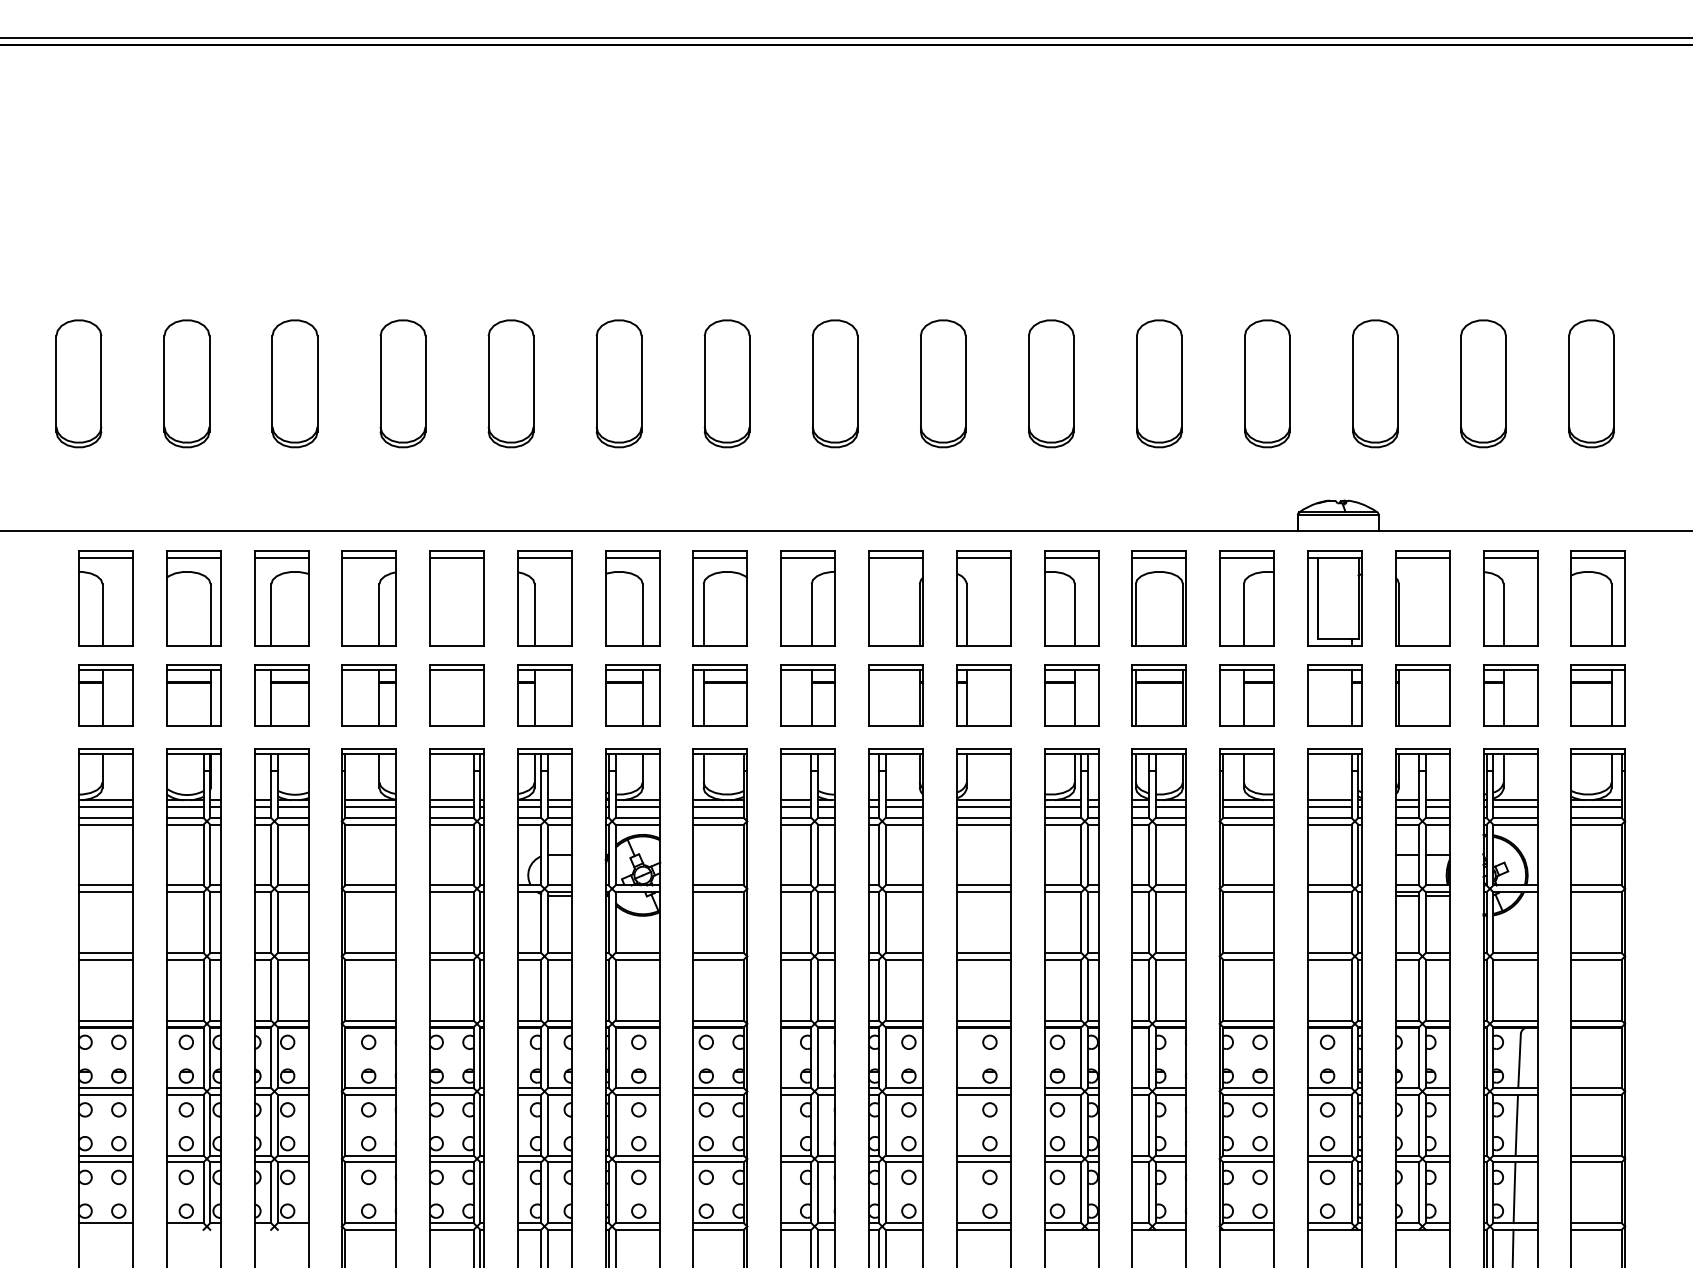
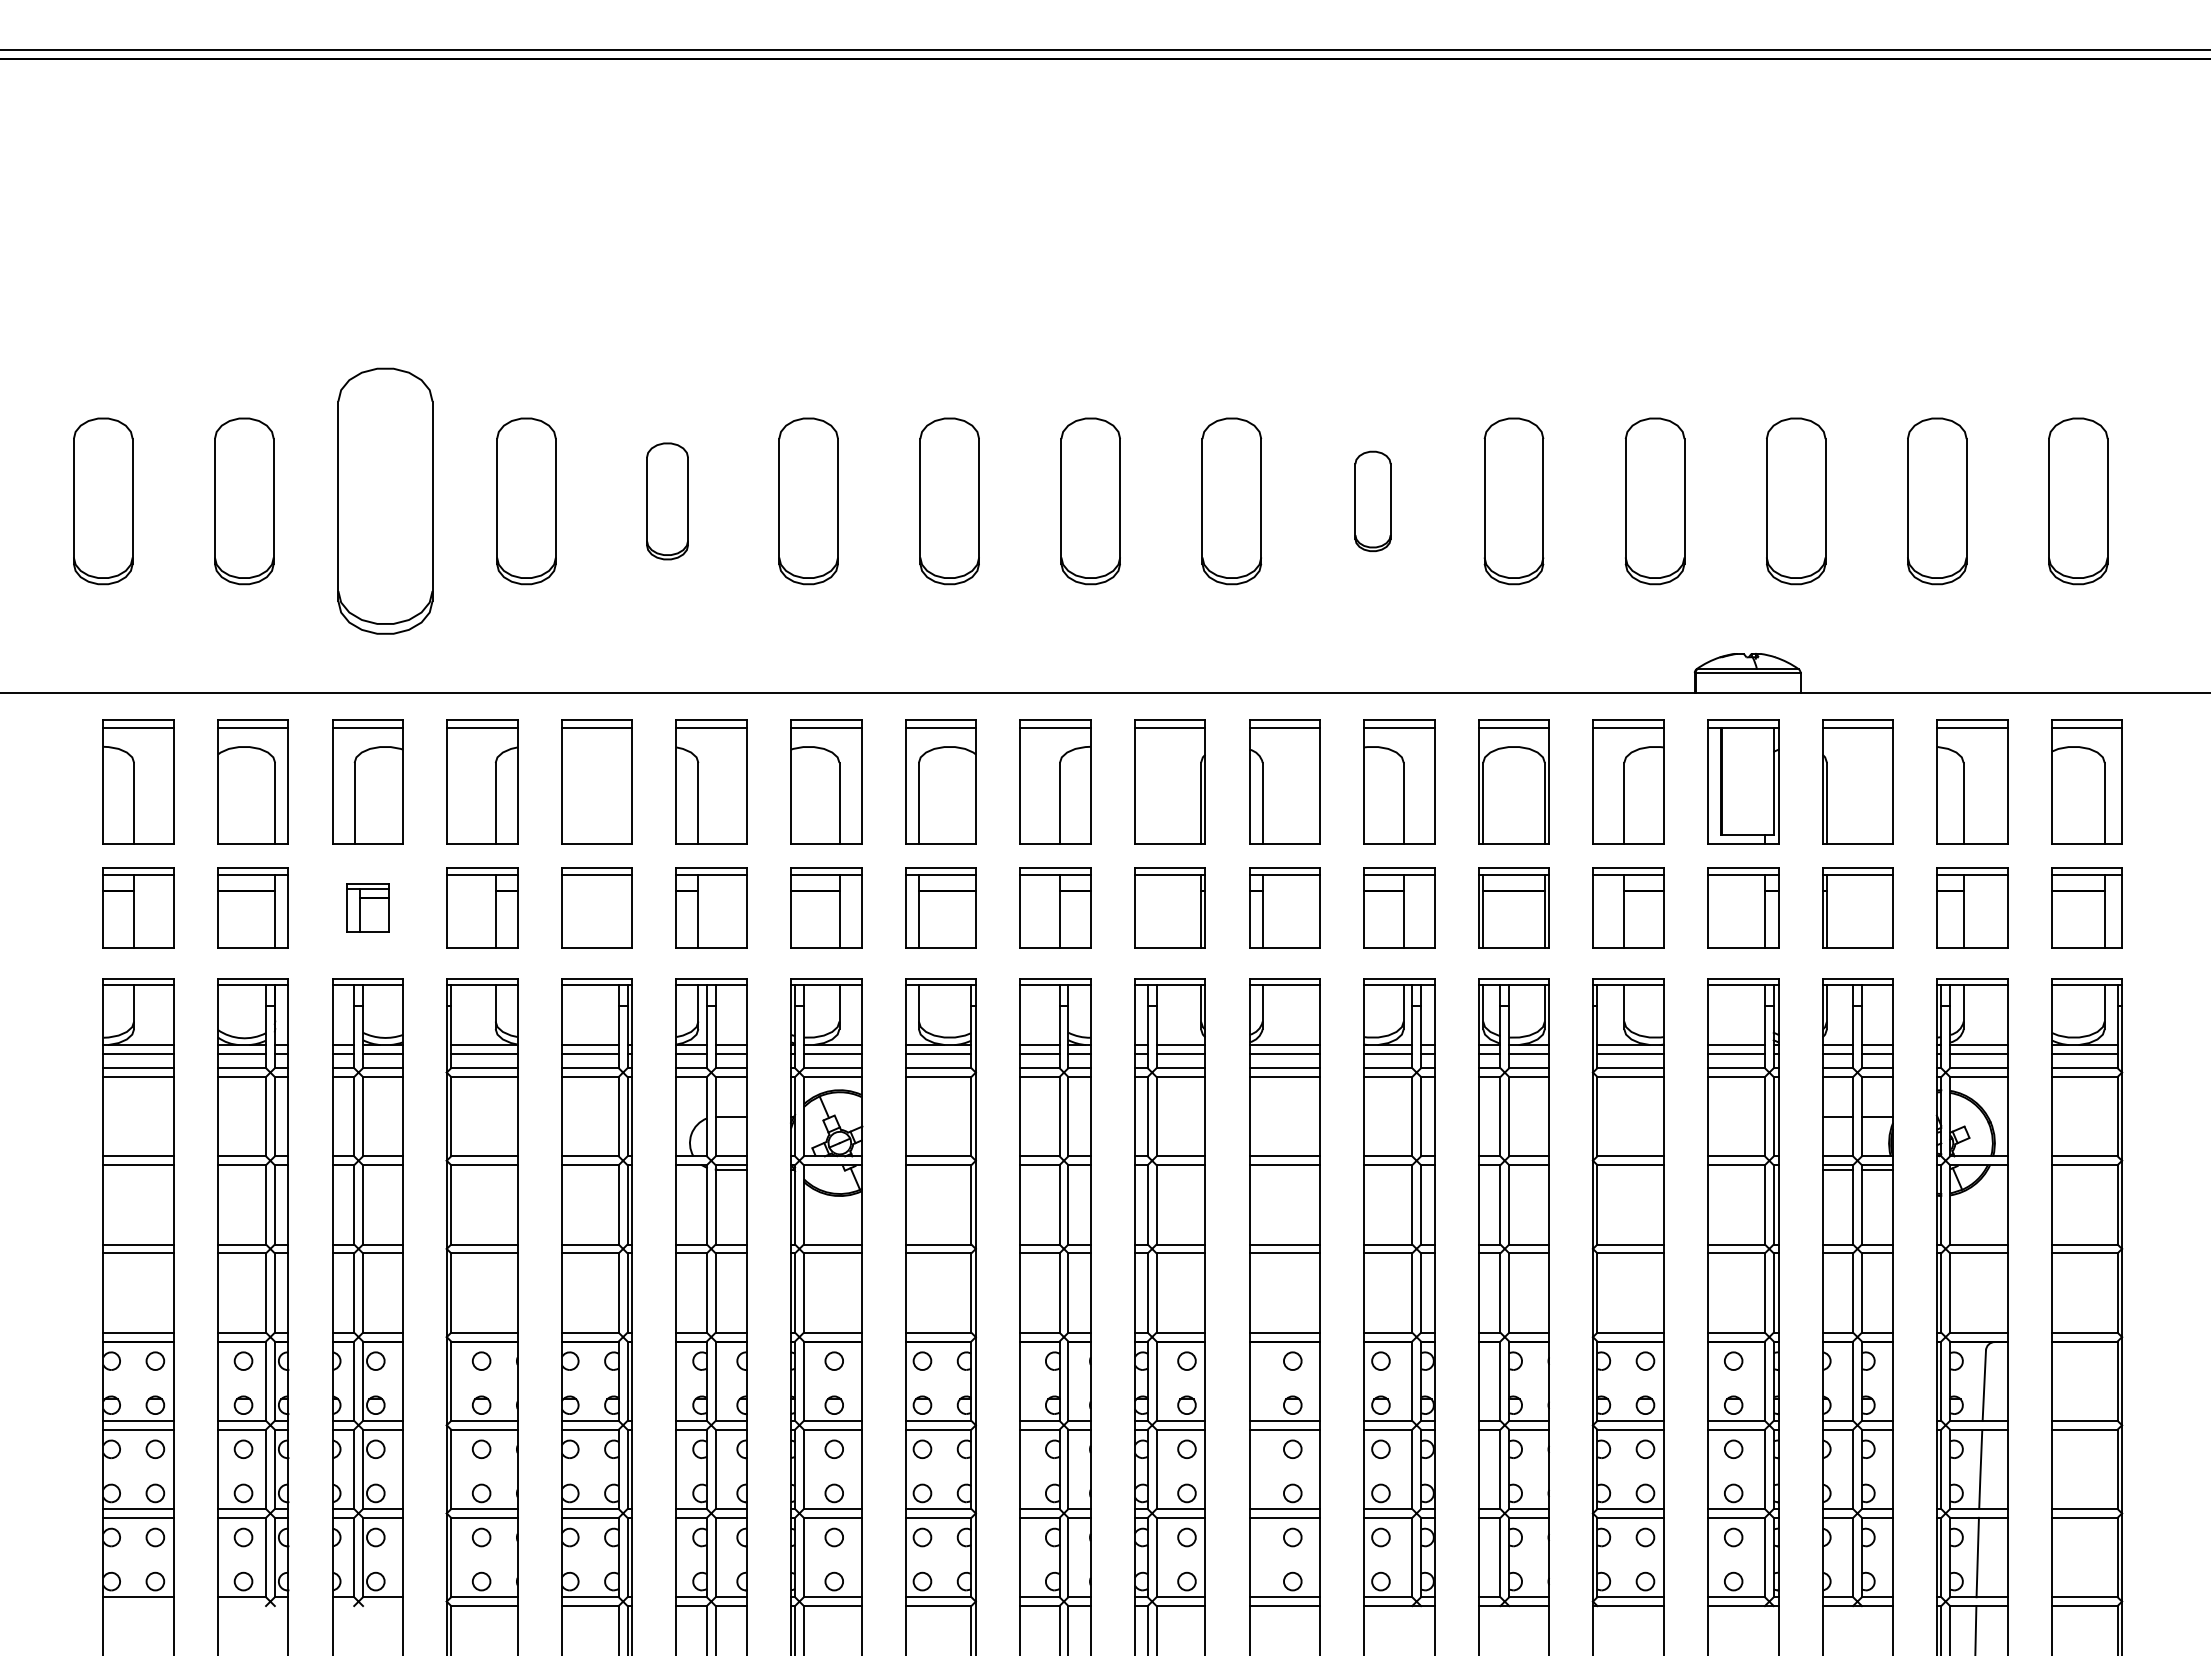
part: (294, 383) -> (384, 500), size x1.6
part: (510, 383) -> (666, 500), size x0.7
part: (1051, 383) -> (1373, 500), size x0.6
part: (281, 695) -> (367, 908), size x0.6

